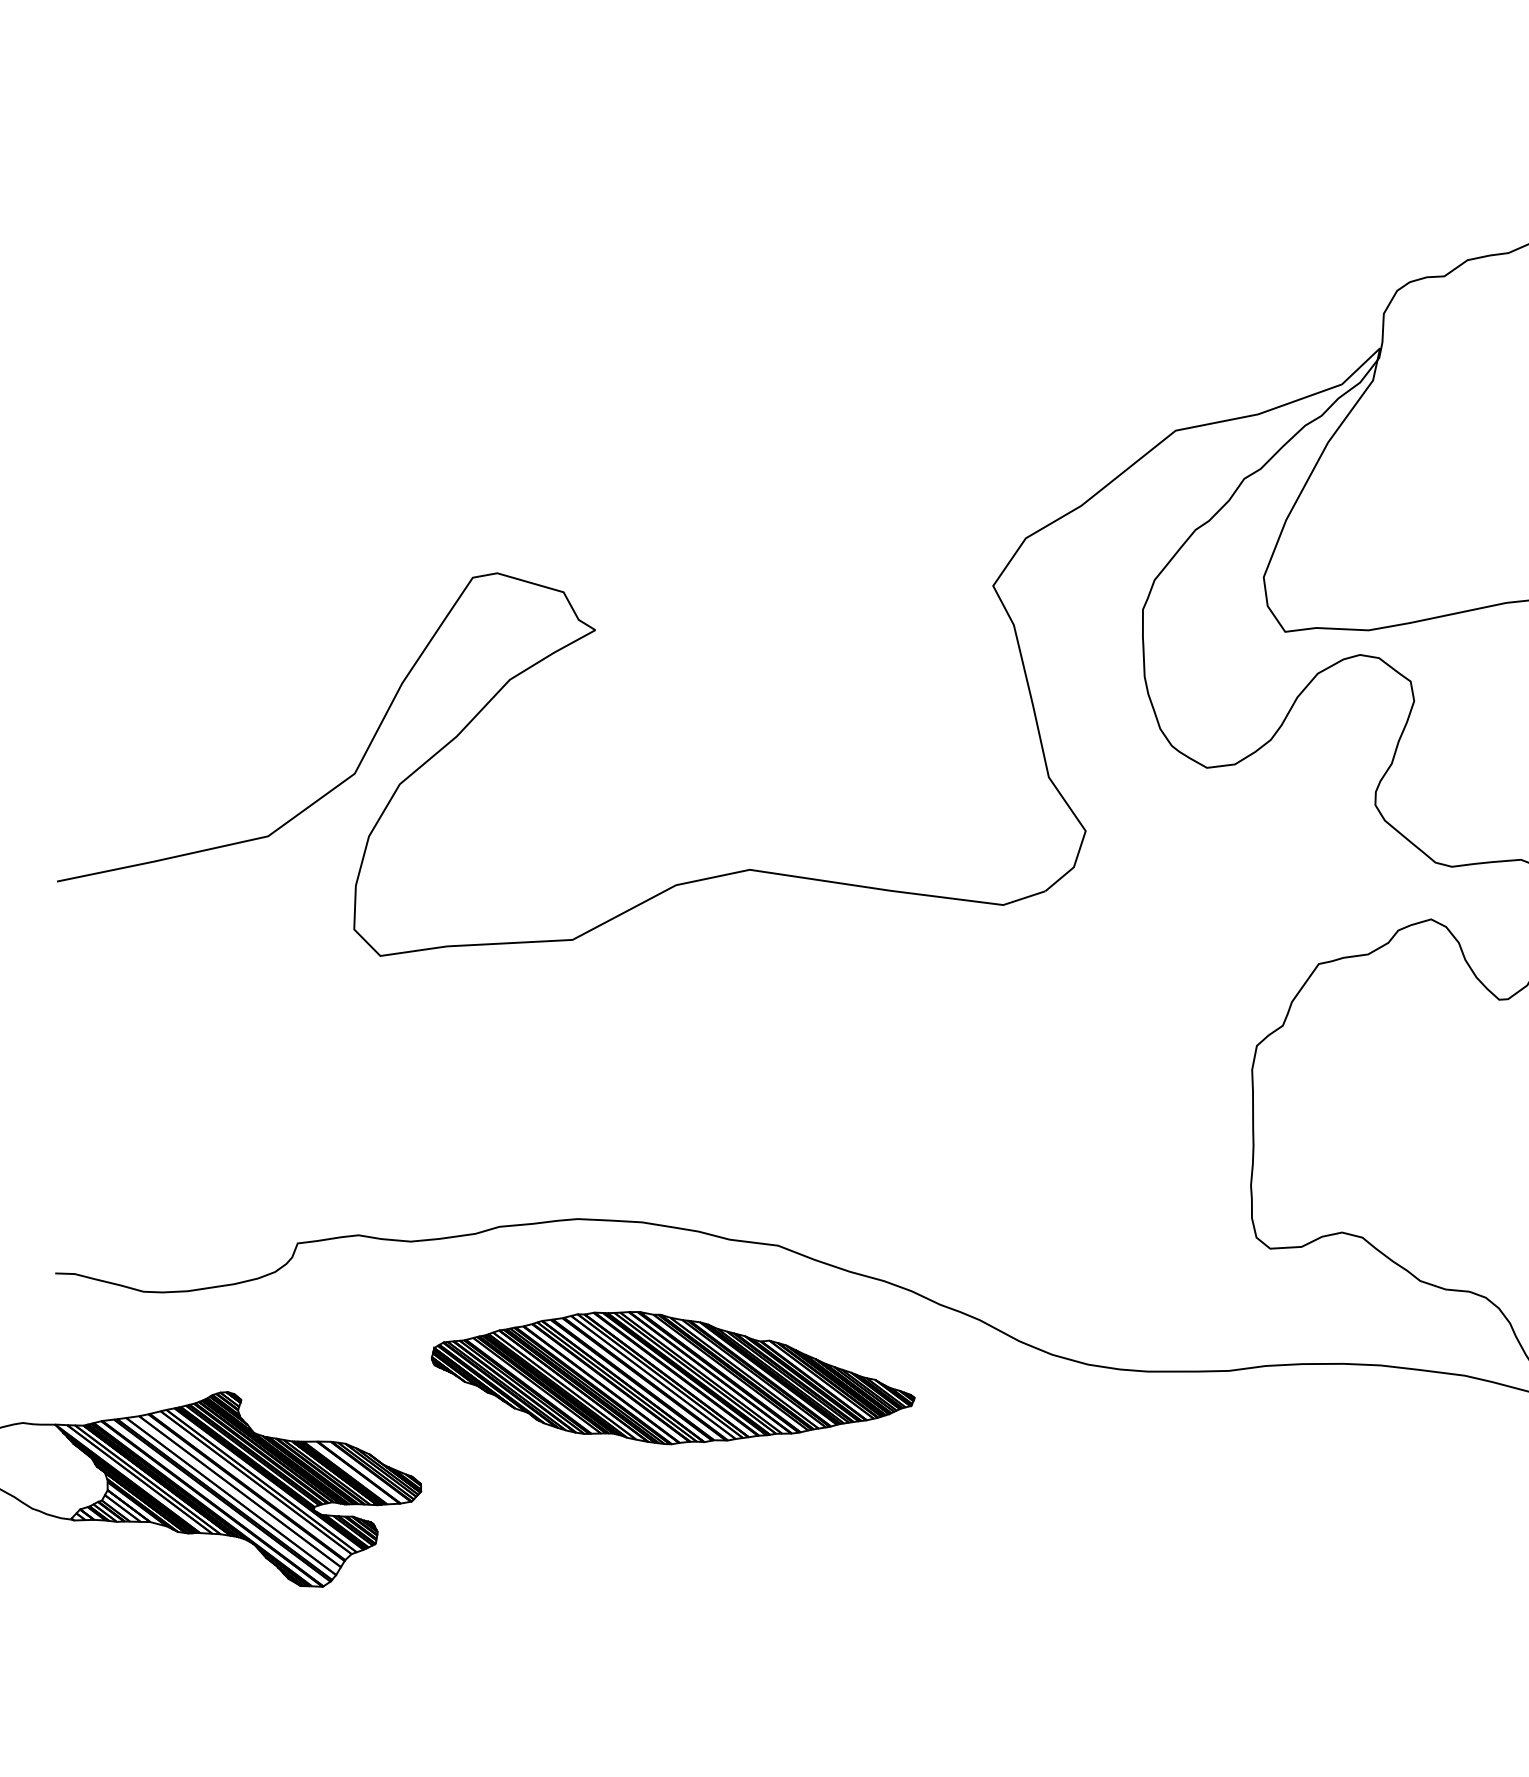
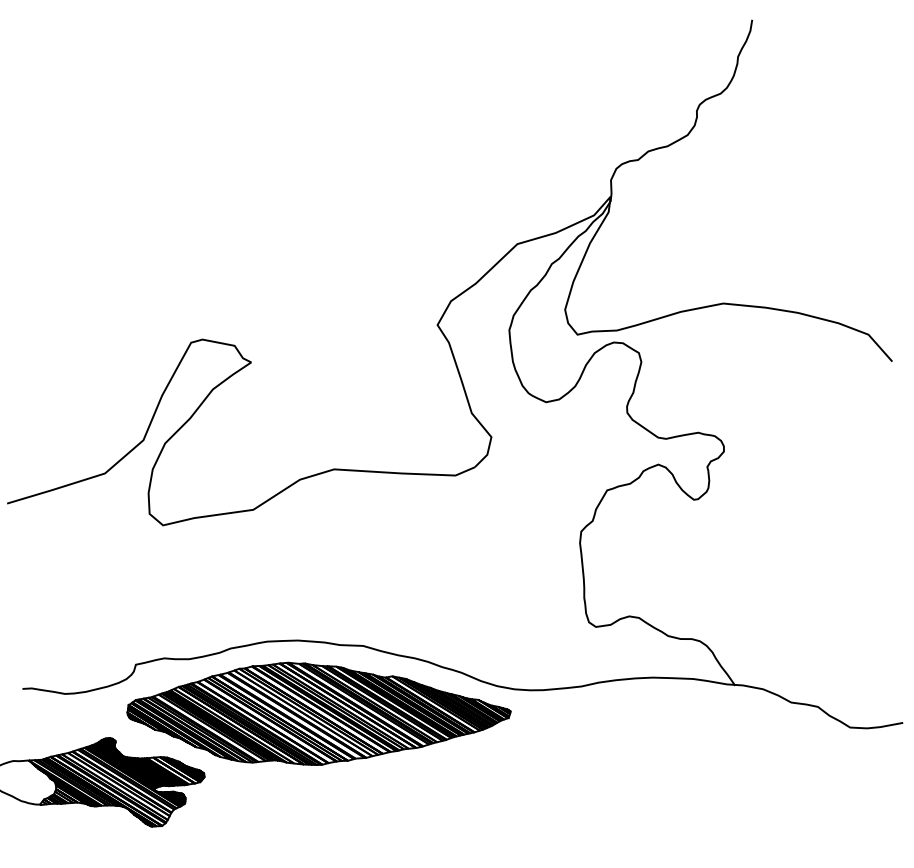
part: (671, 1379) -> (318, 713), size x1.67

